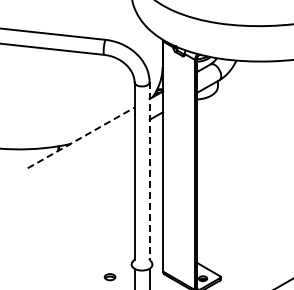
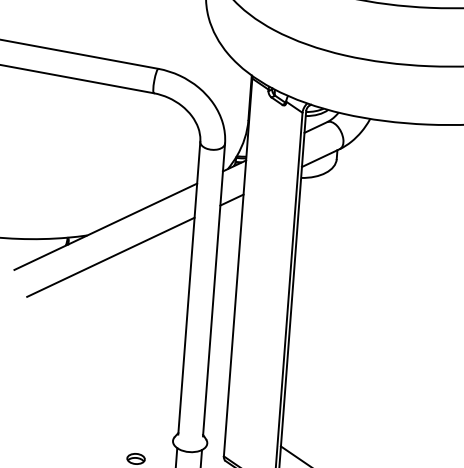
line: (81, 137) -> (106, 226), dashed -> solid
line: (85, 155) -> (110, 256), added
line: (149, 171) -> (213, 290), dashed -> solid

